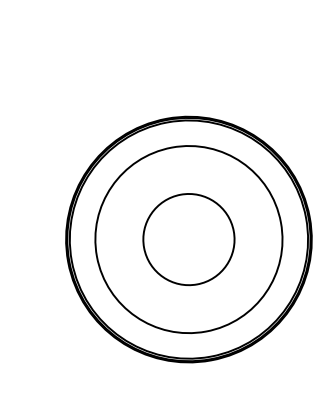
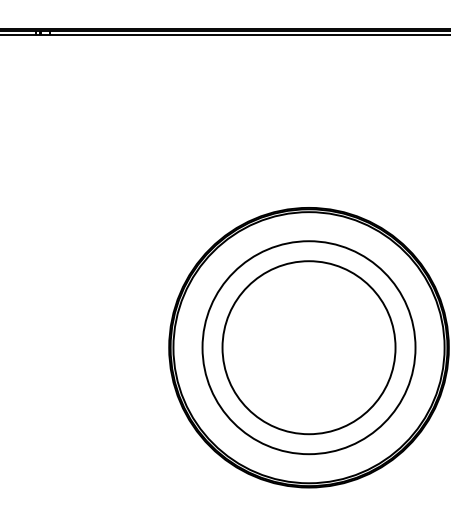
circle: (188, 239) -> (308, 347), size x1.67

